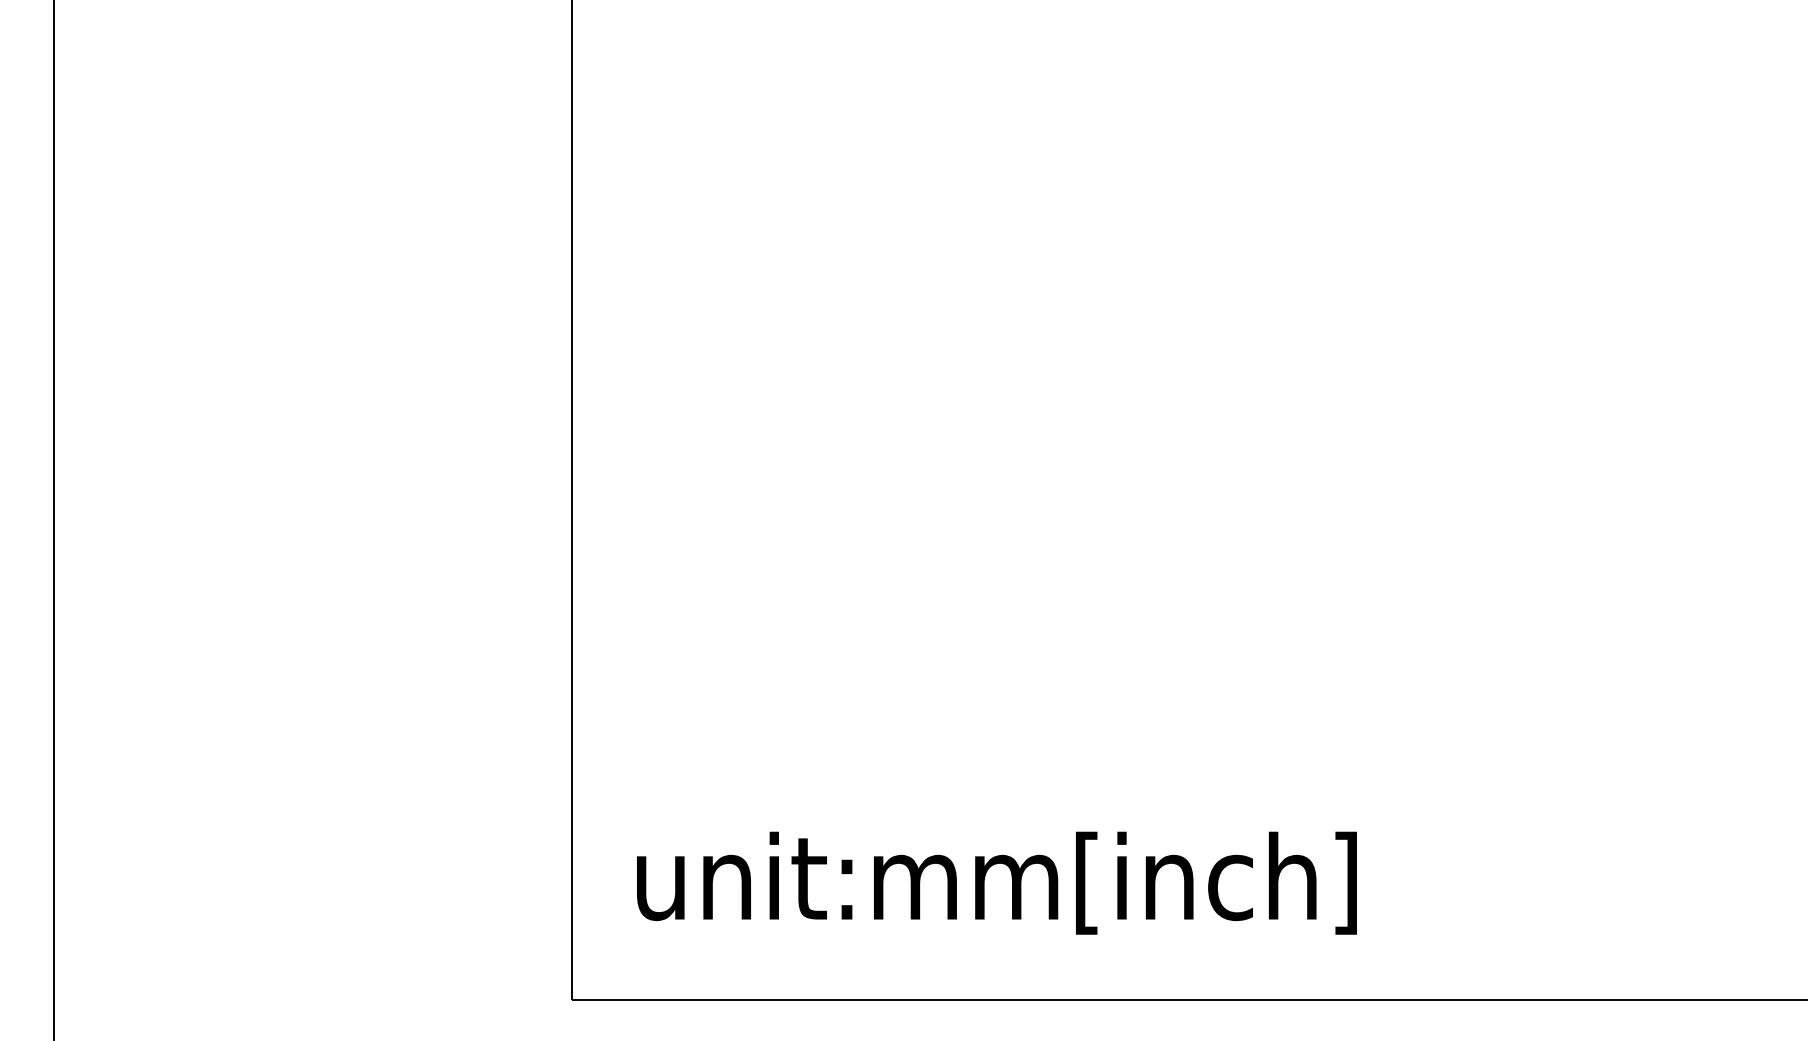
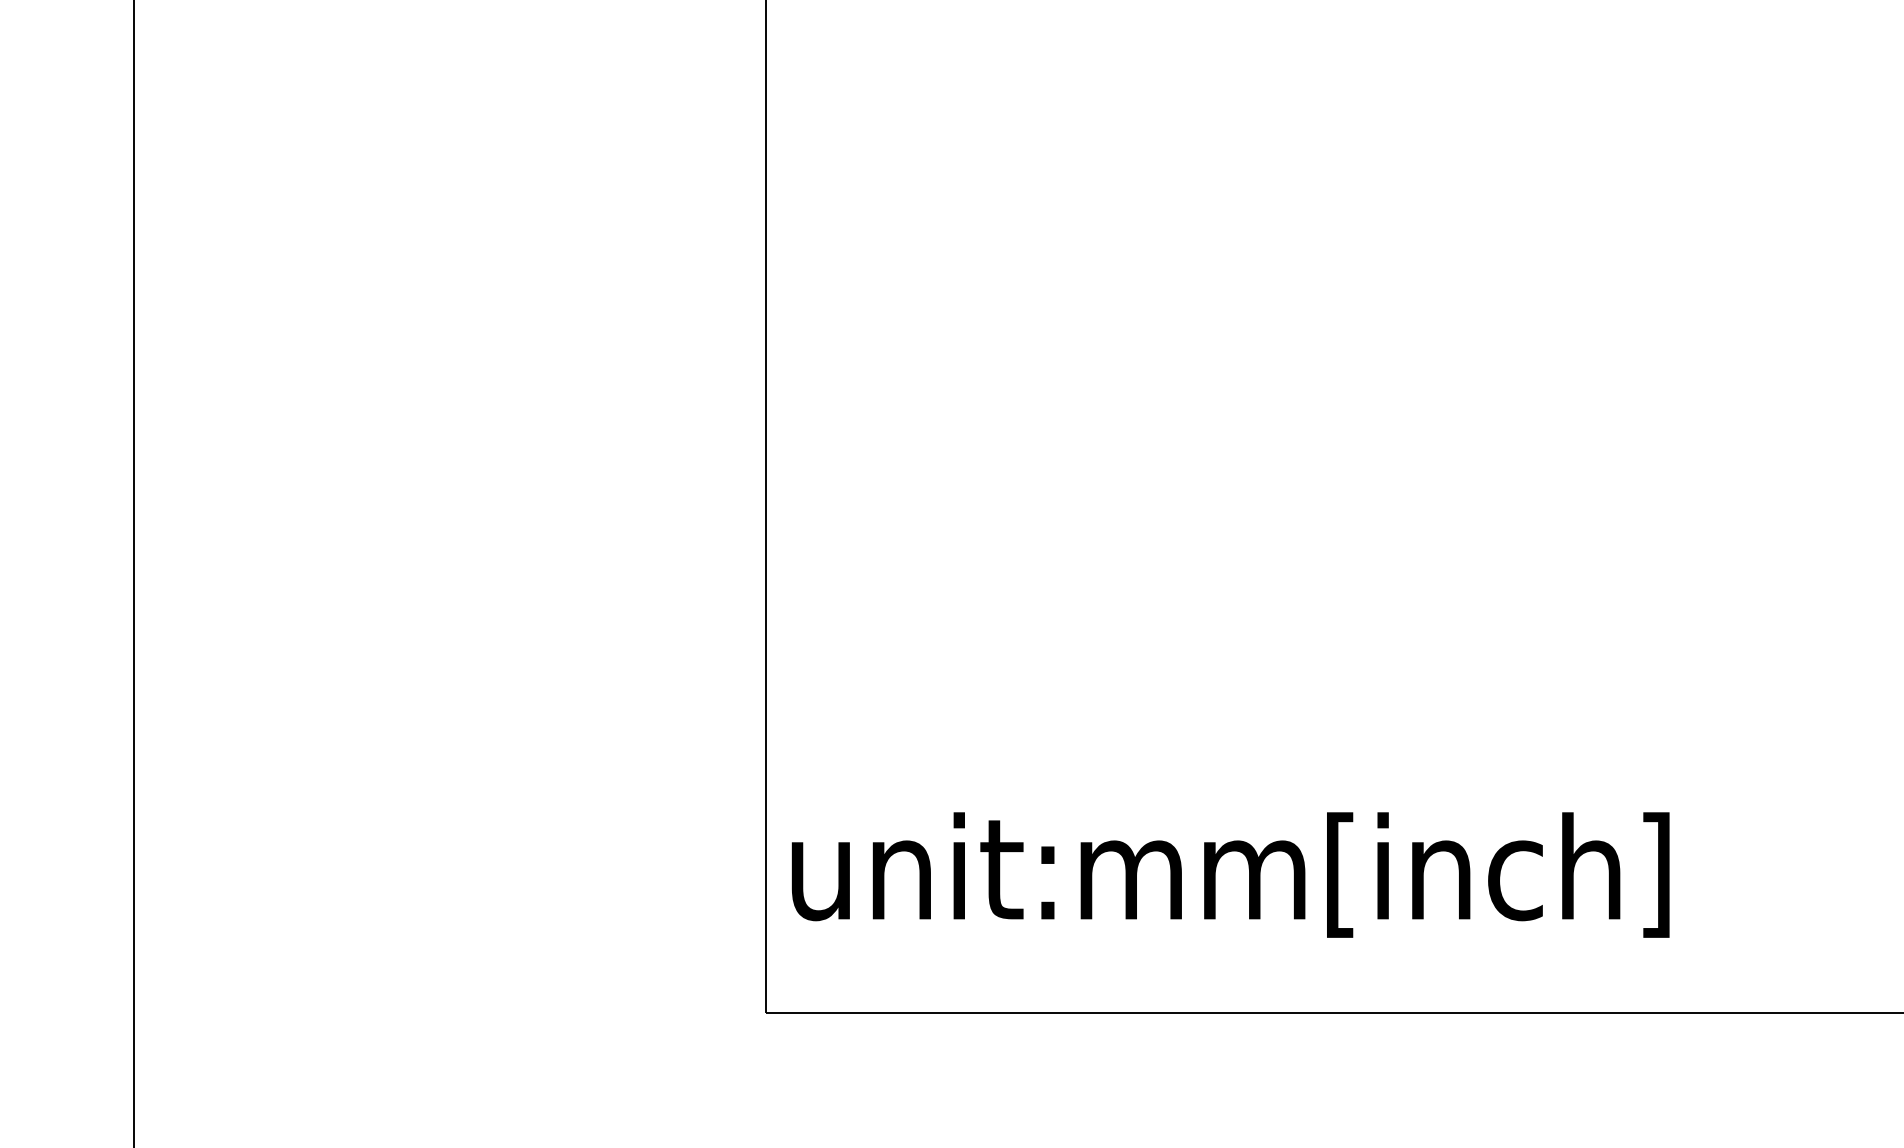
text: (996, 882) -> (1230, 874), moved

